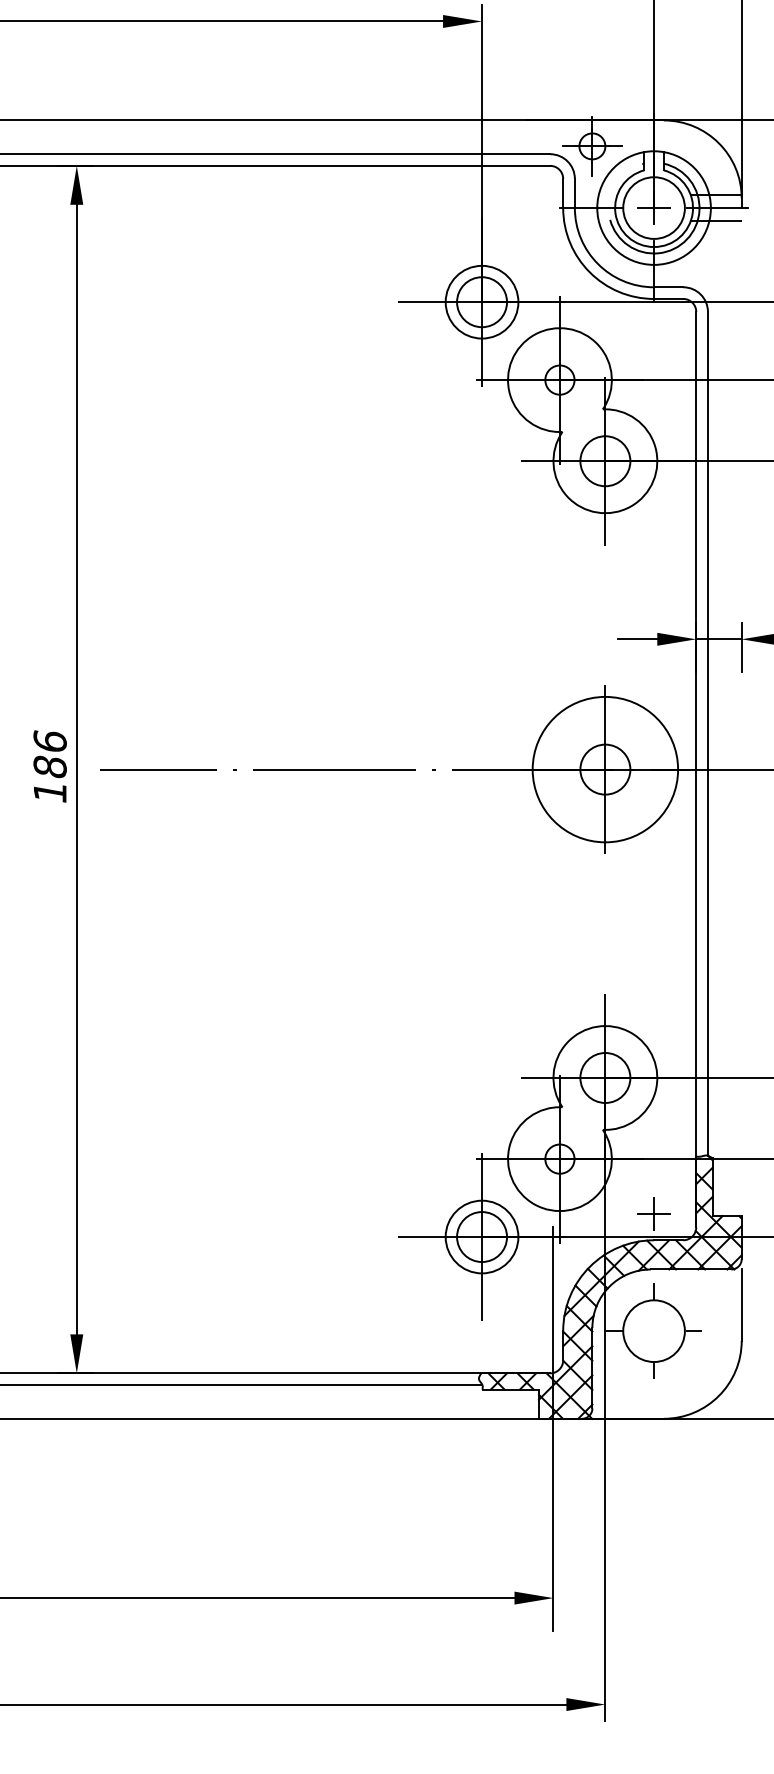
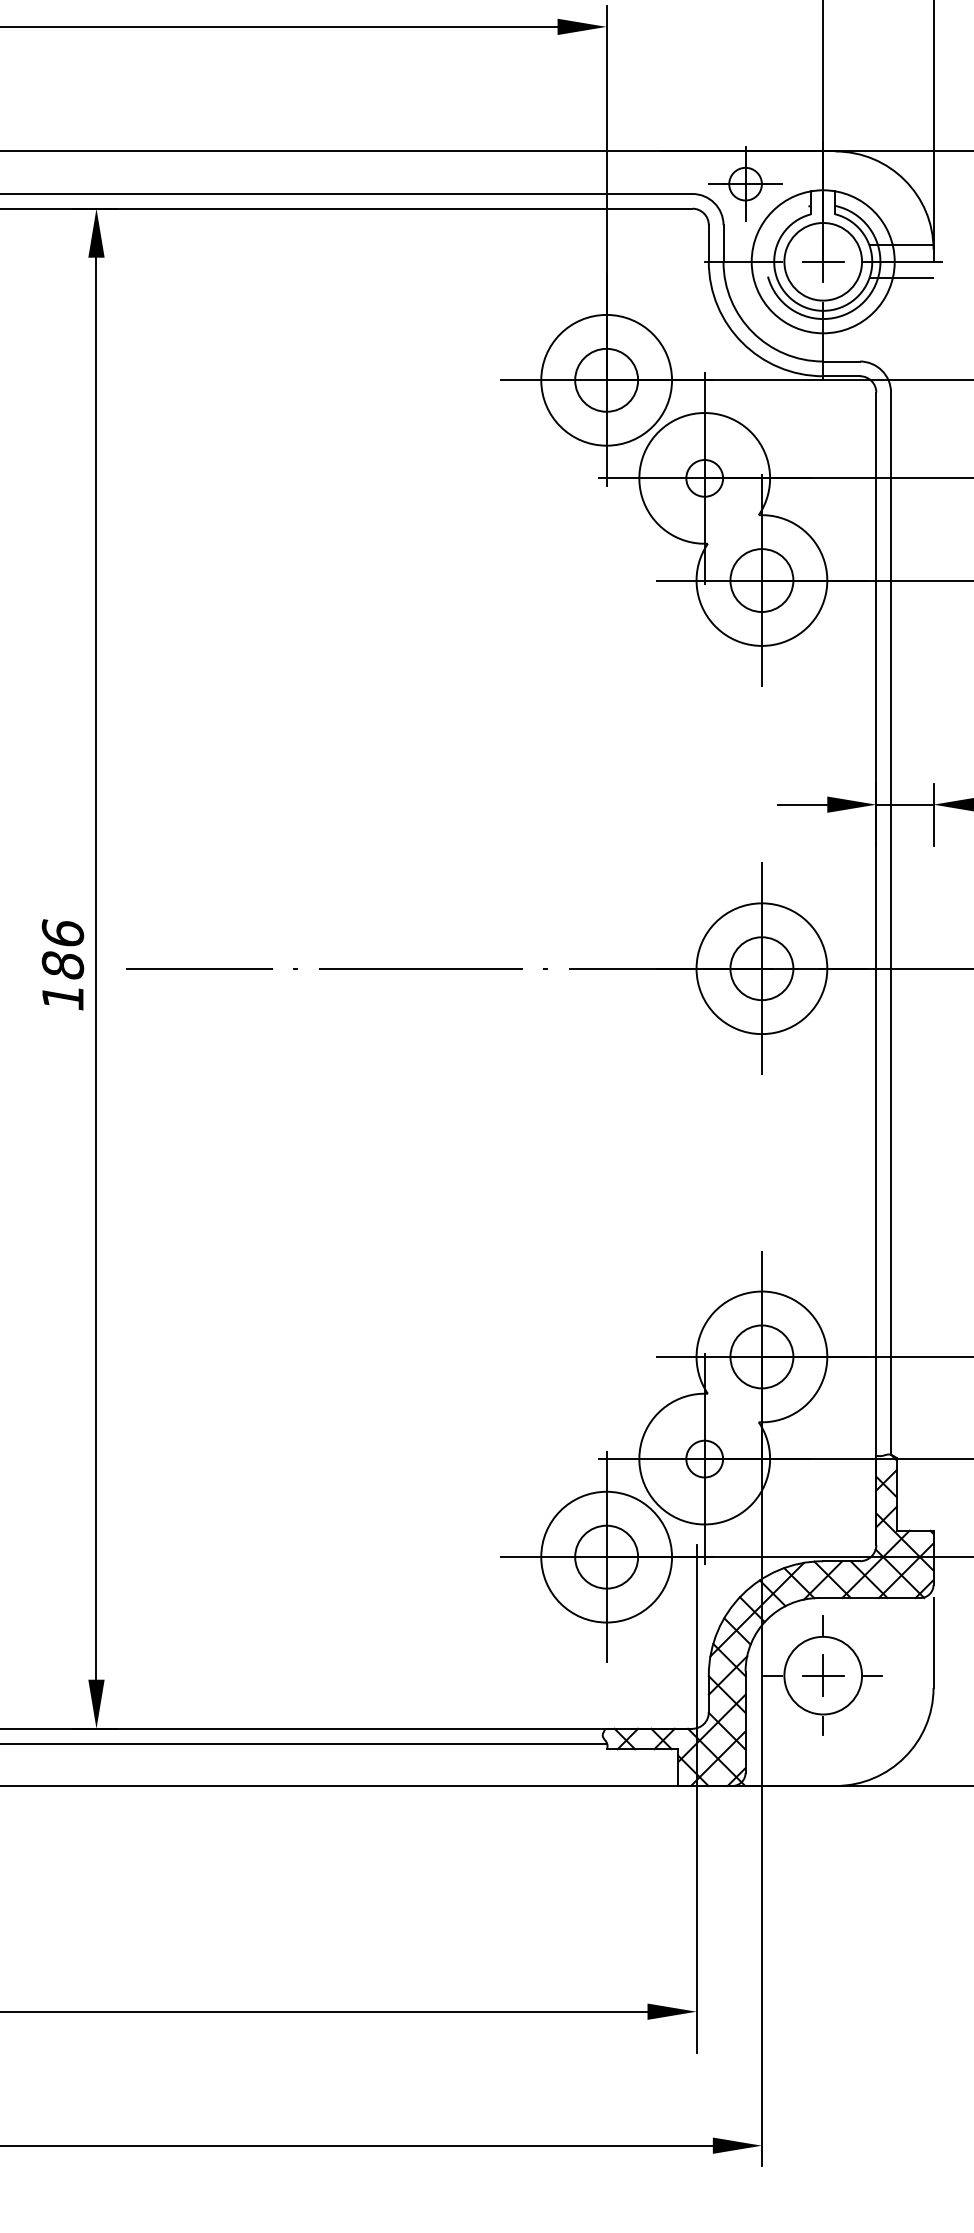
circle: (481, 302) -> (605, 380), size x1.43
circle: (605, 769) -> (762, 968), size x0.71
part: (653, 1213) -> (822, 1674), moved
circle: (481, 1236) -> (605, 1556), size x1.43

